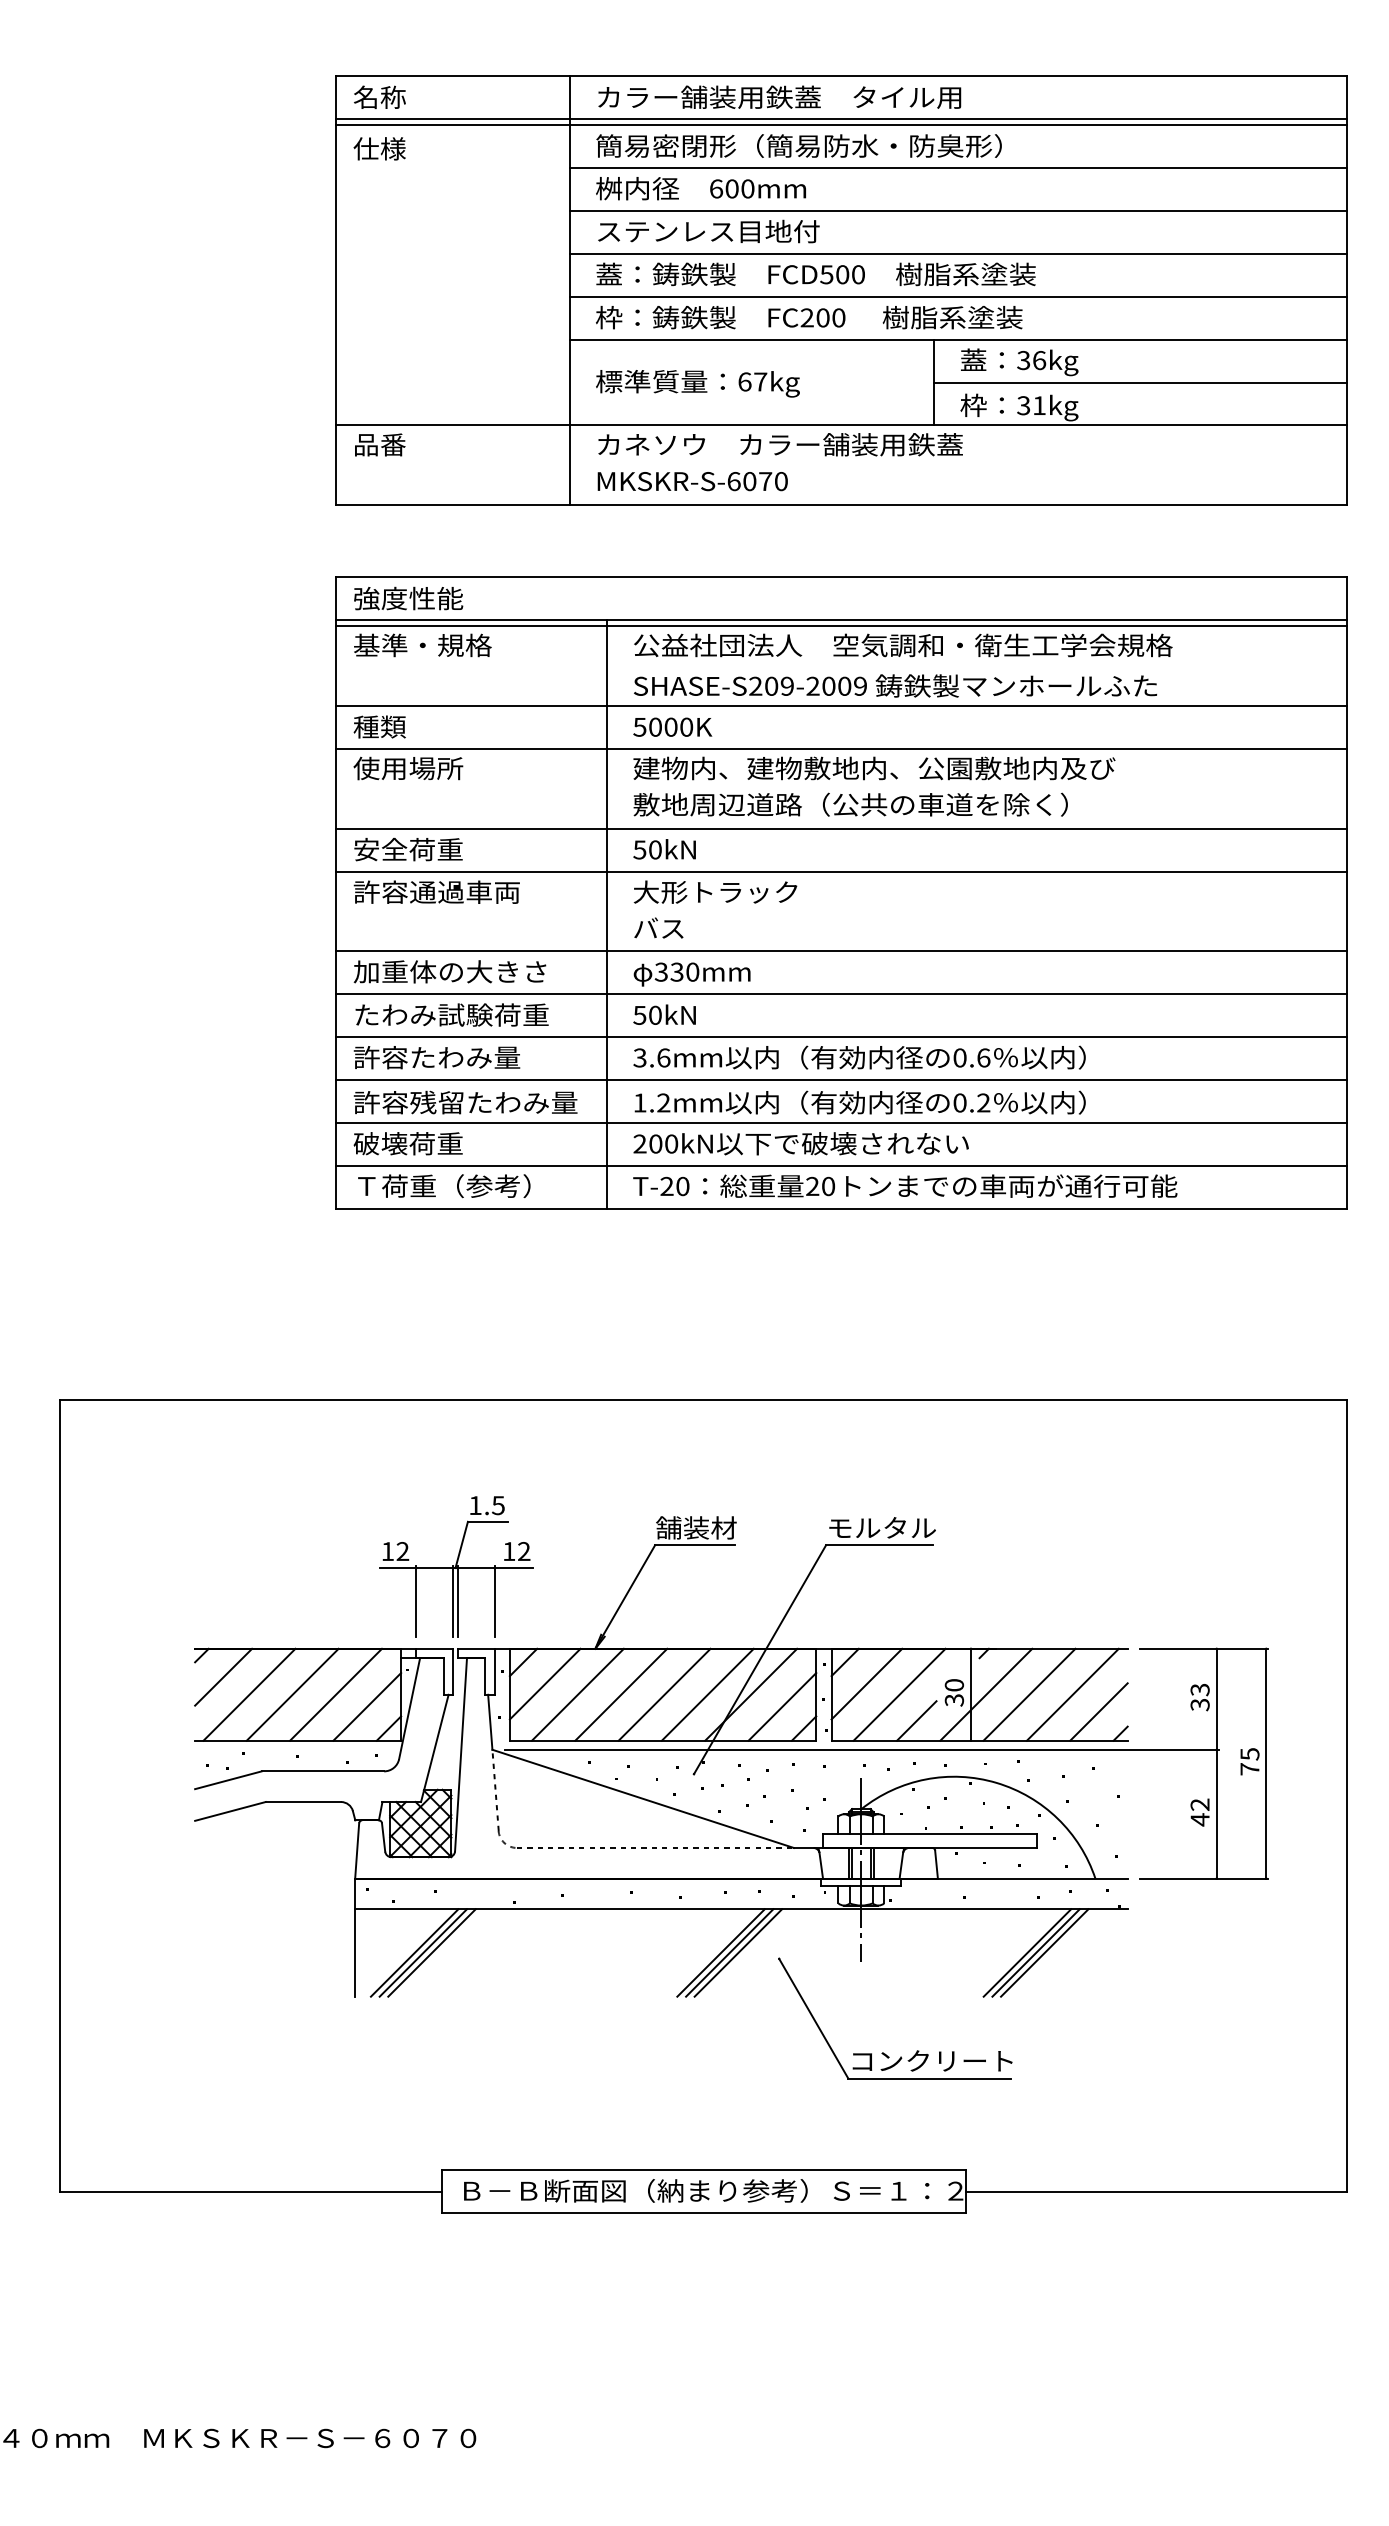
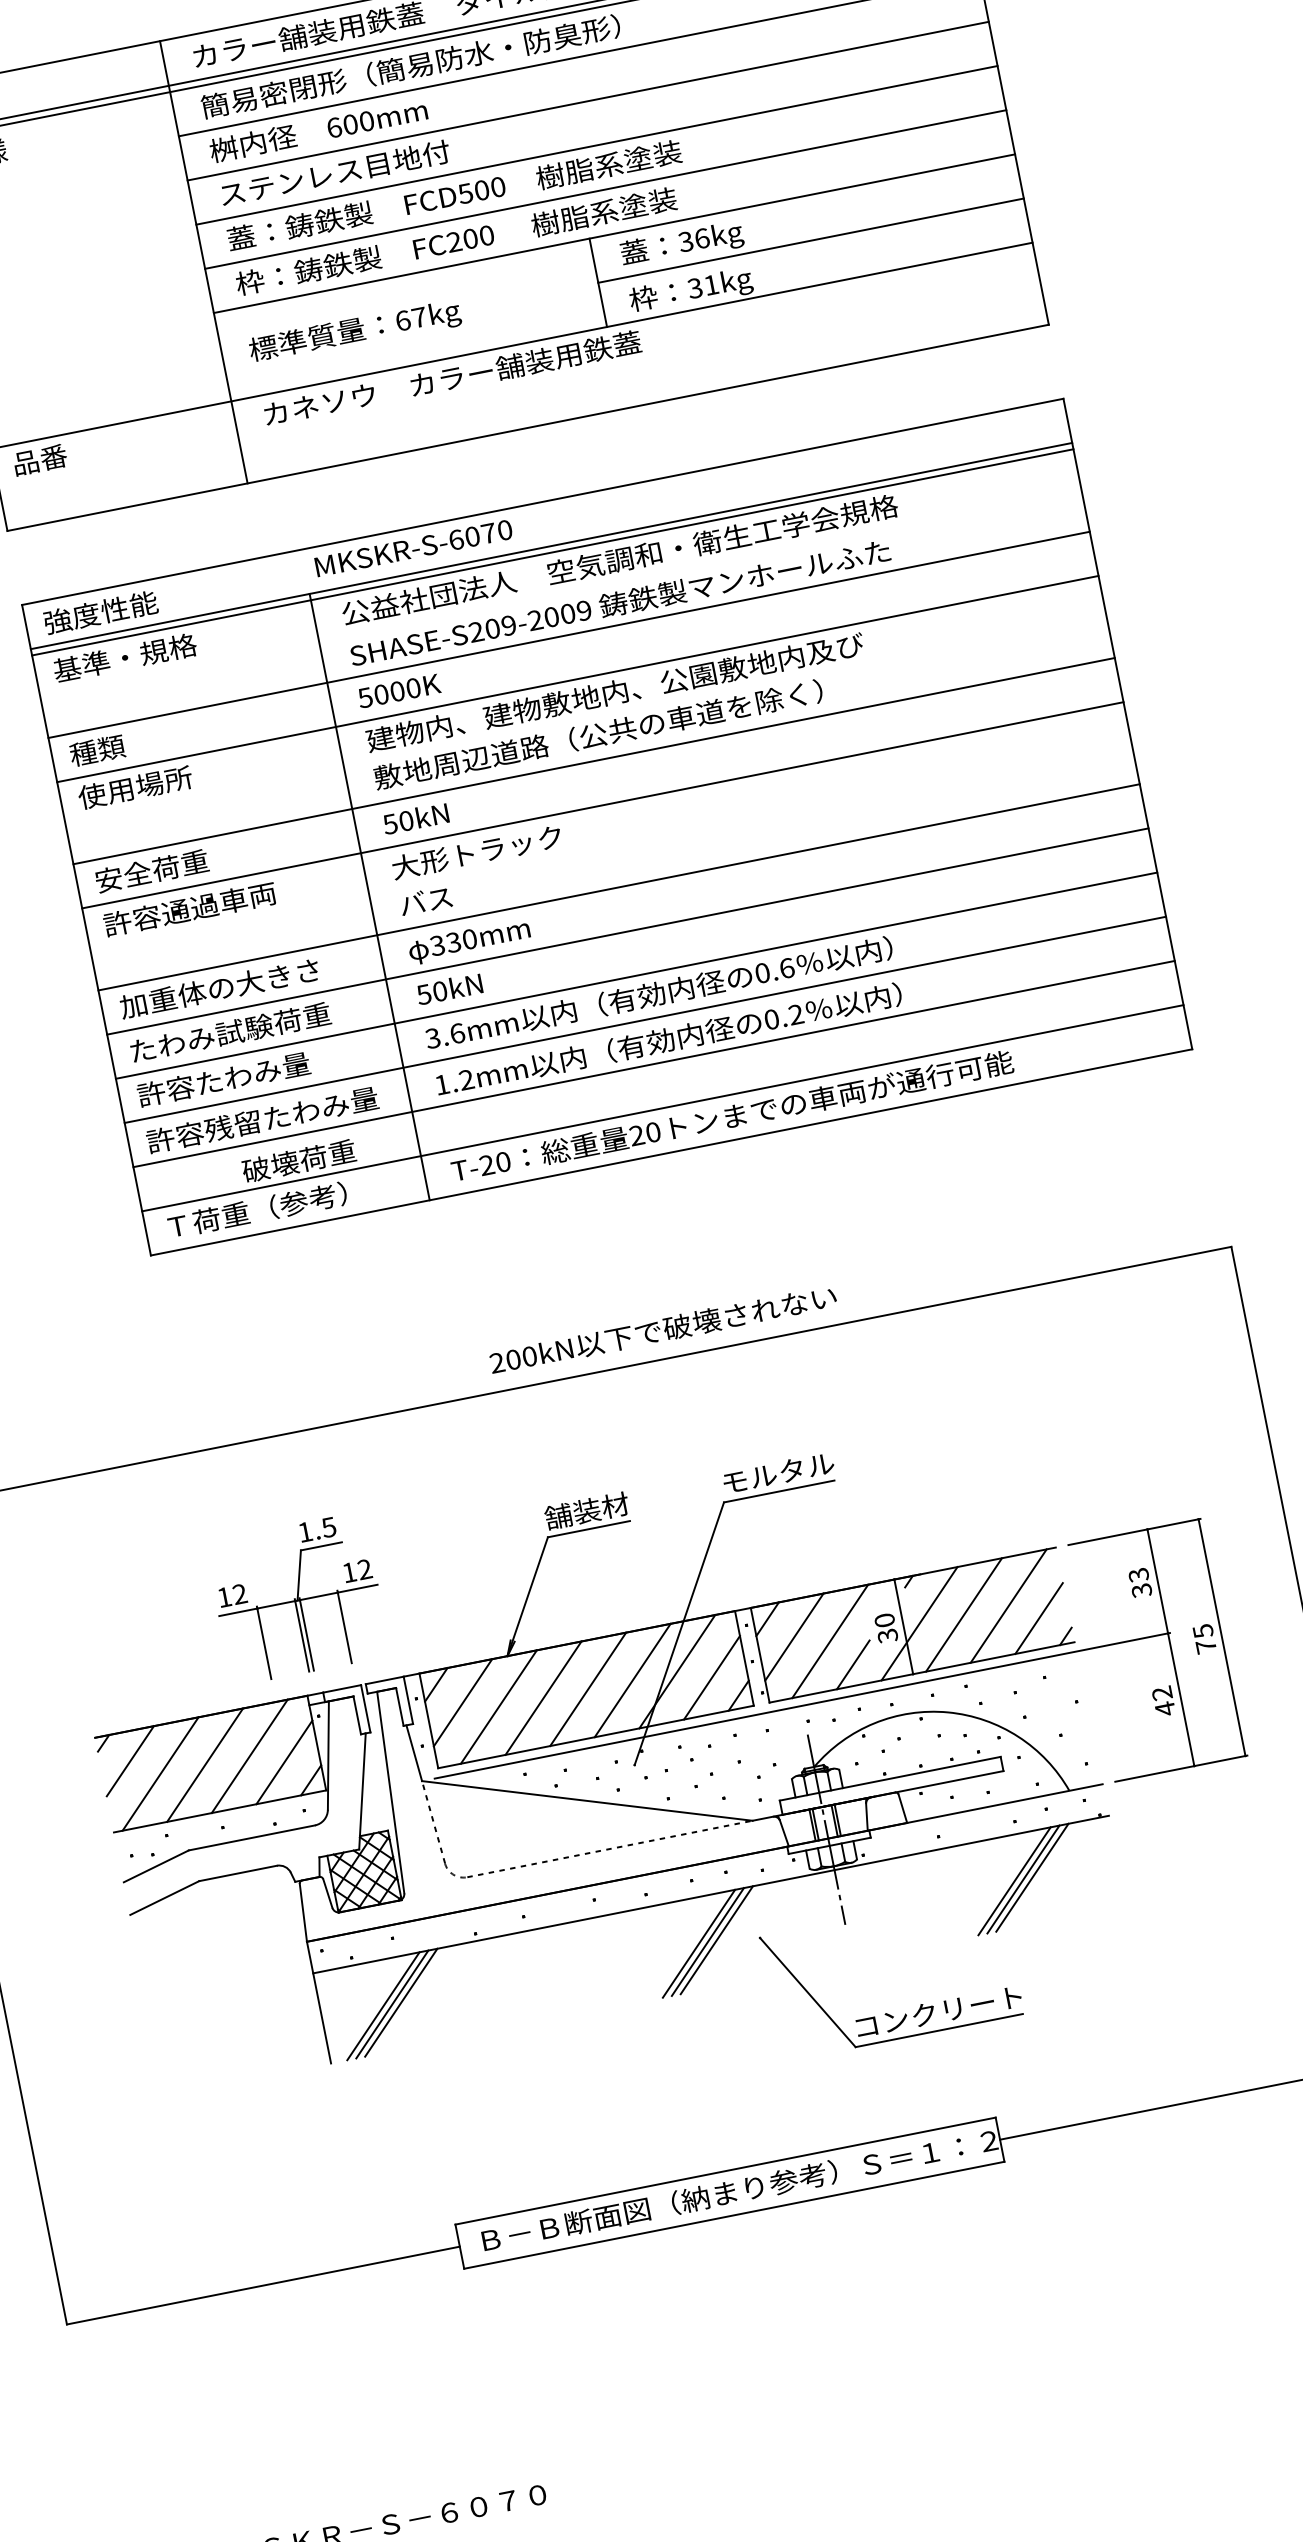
text: (692, 481) -> (413, 548), moved
text: (407, 1143) -> (298, 1160), moved
text: (800, 1143) -> (662, 1329), moved
part: (456, 1566) -> (298, 1598), moved

